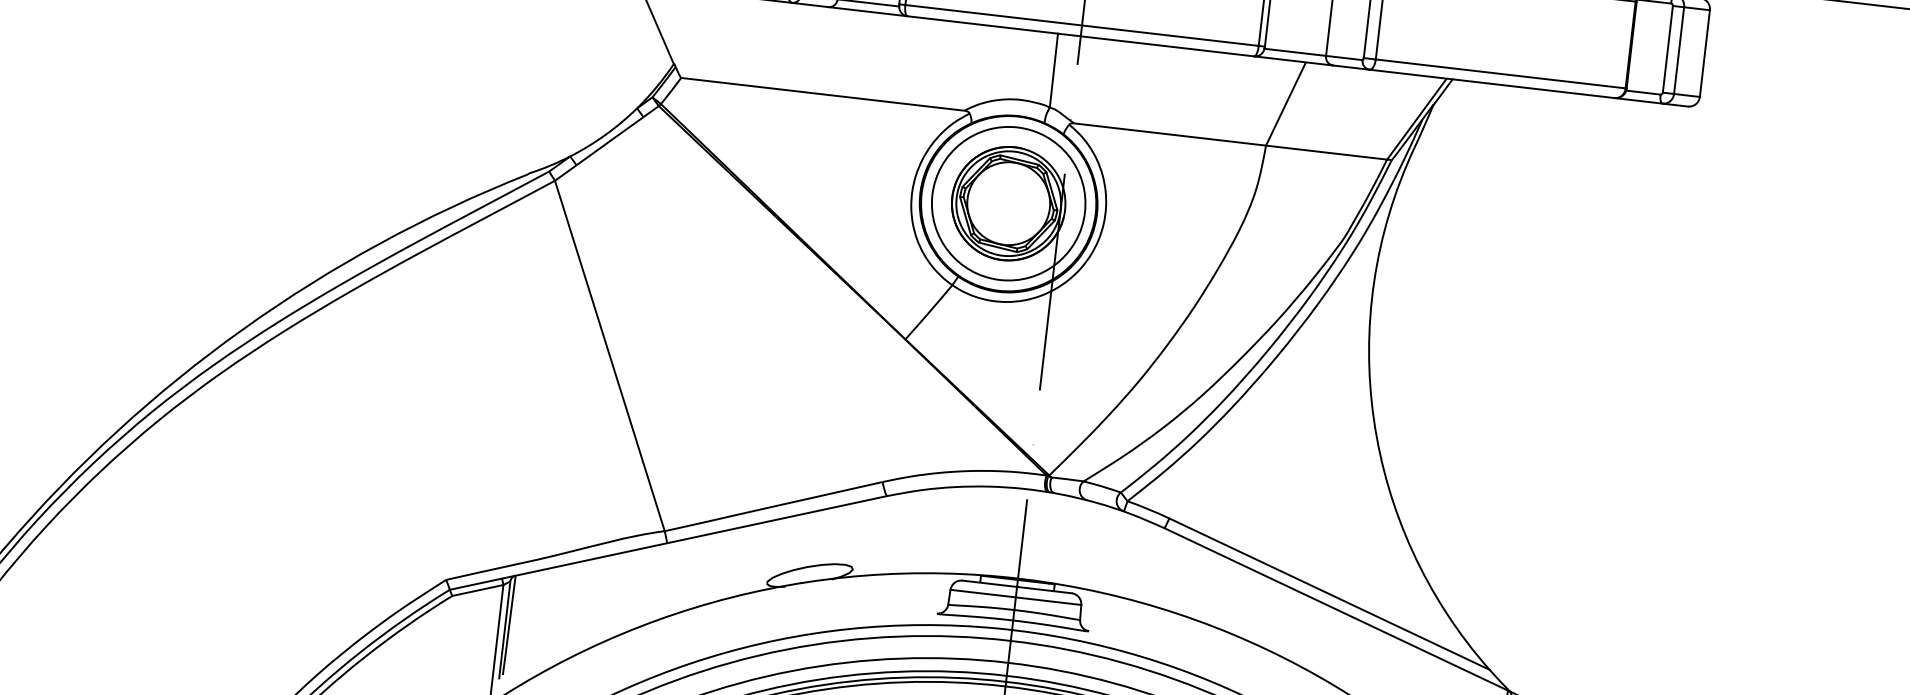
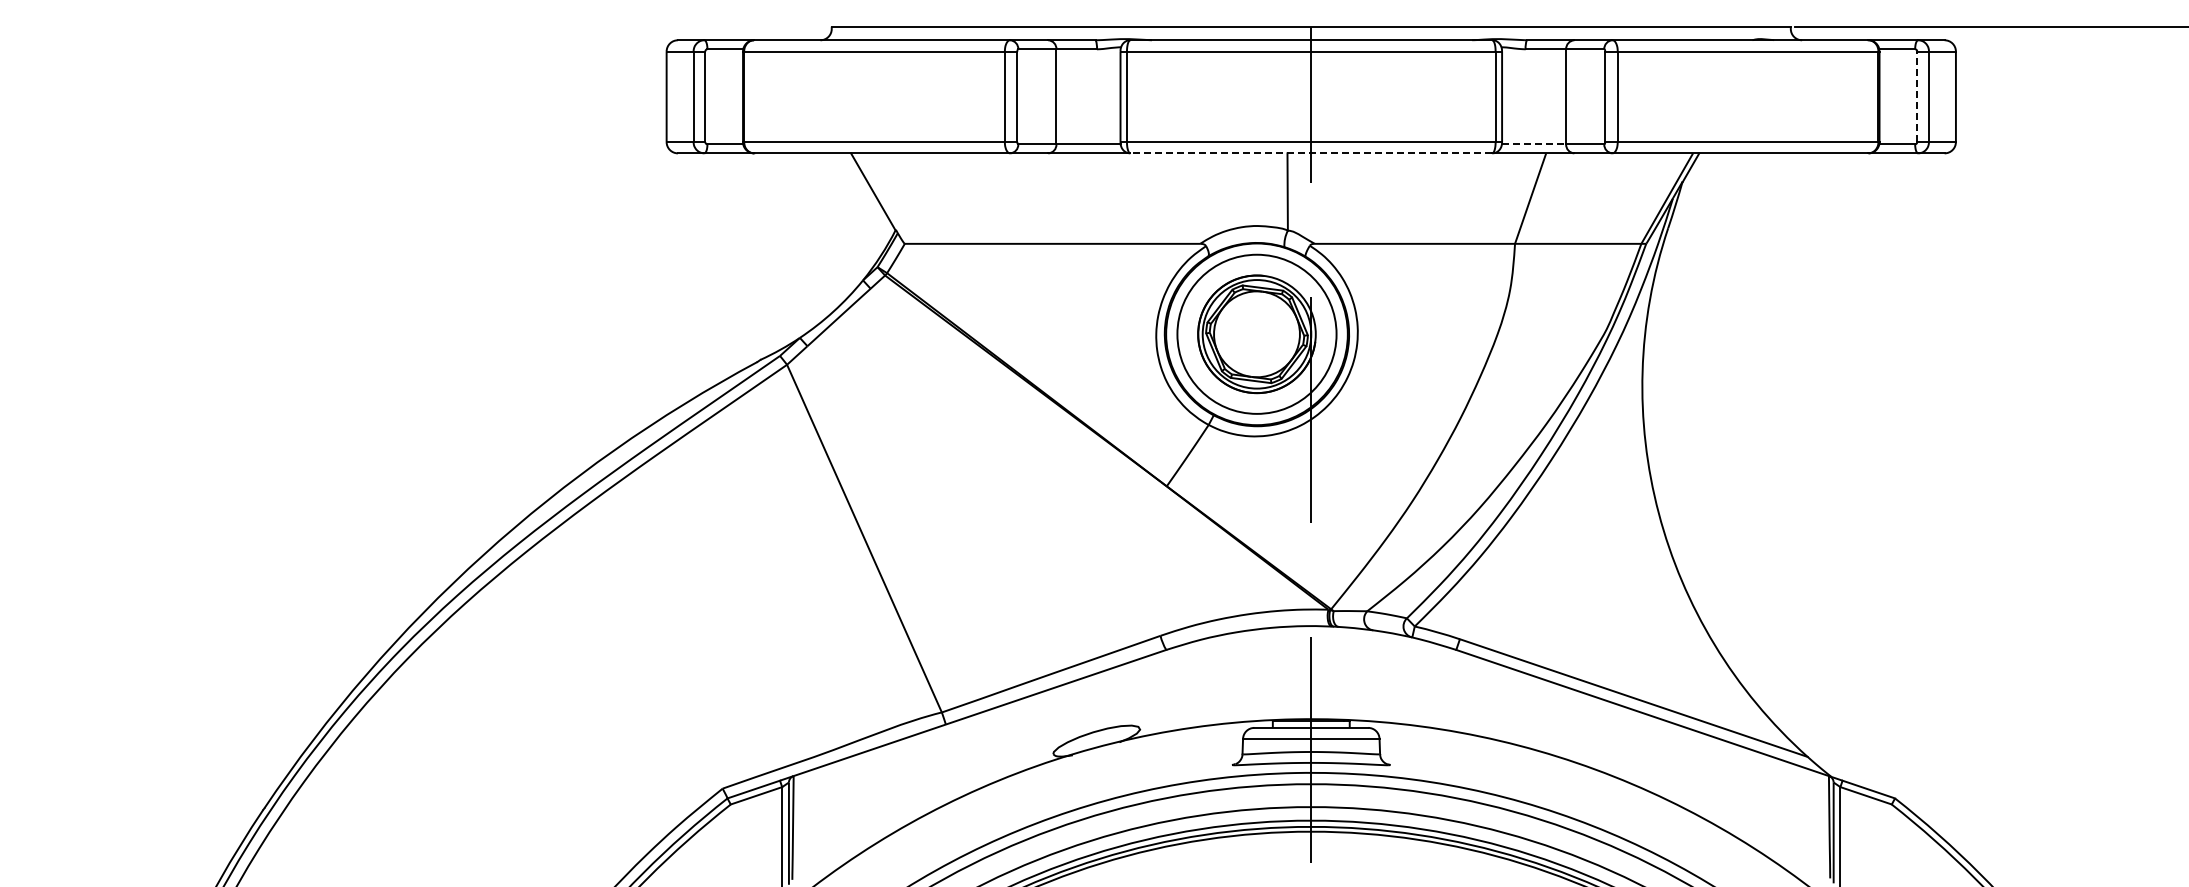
line: (1080, 36) -> (1311, 153), solid -> dashed
line: (1668, 49) -> (1917, 96), solid -> dashed
line: (1295, 52) -> (1534, 144), solid -> dashed

